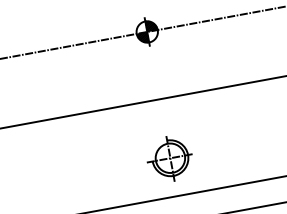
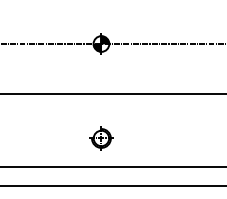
part: (170, 158) -> (101, 138), size x0.71

